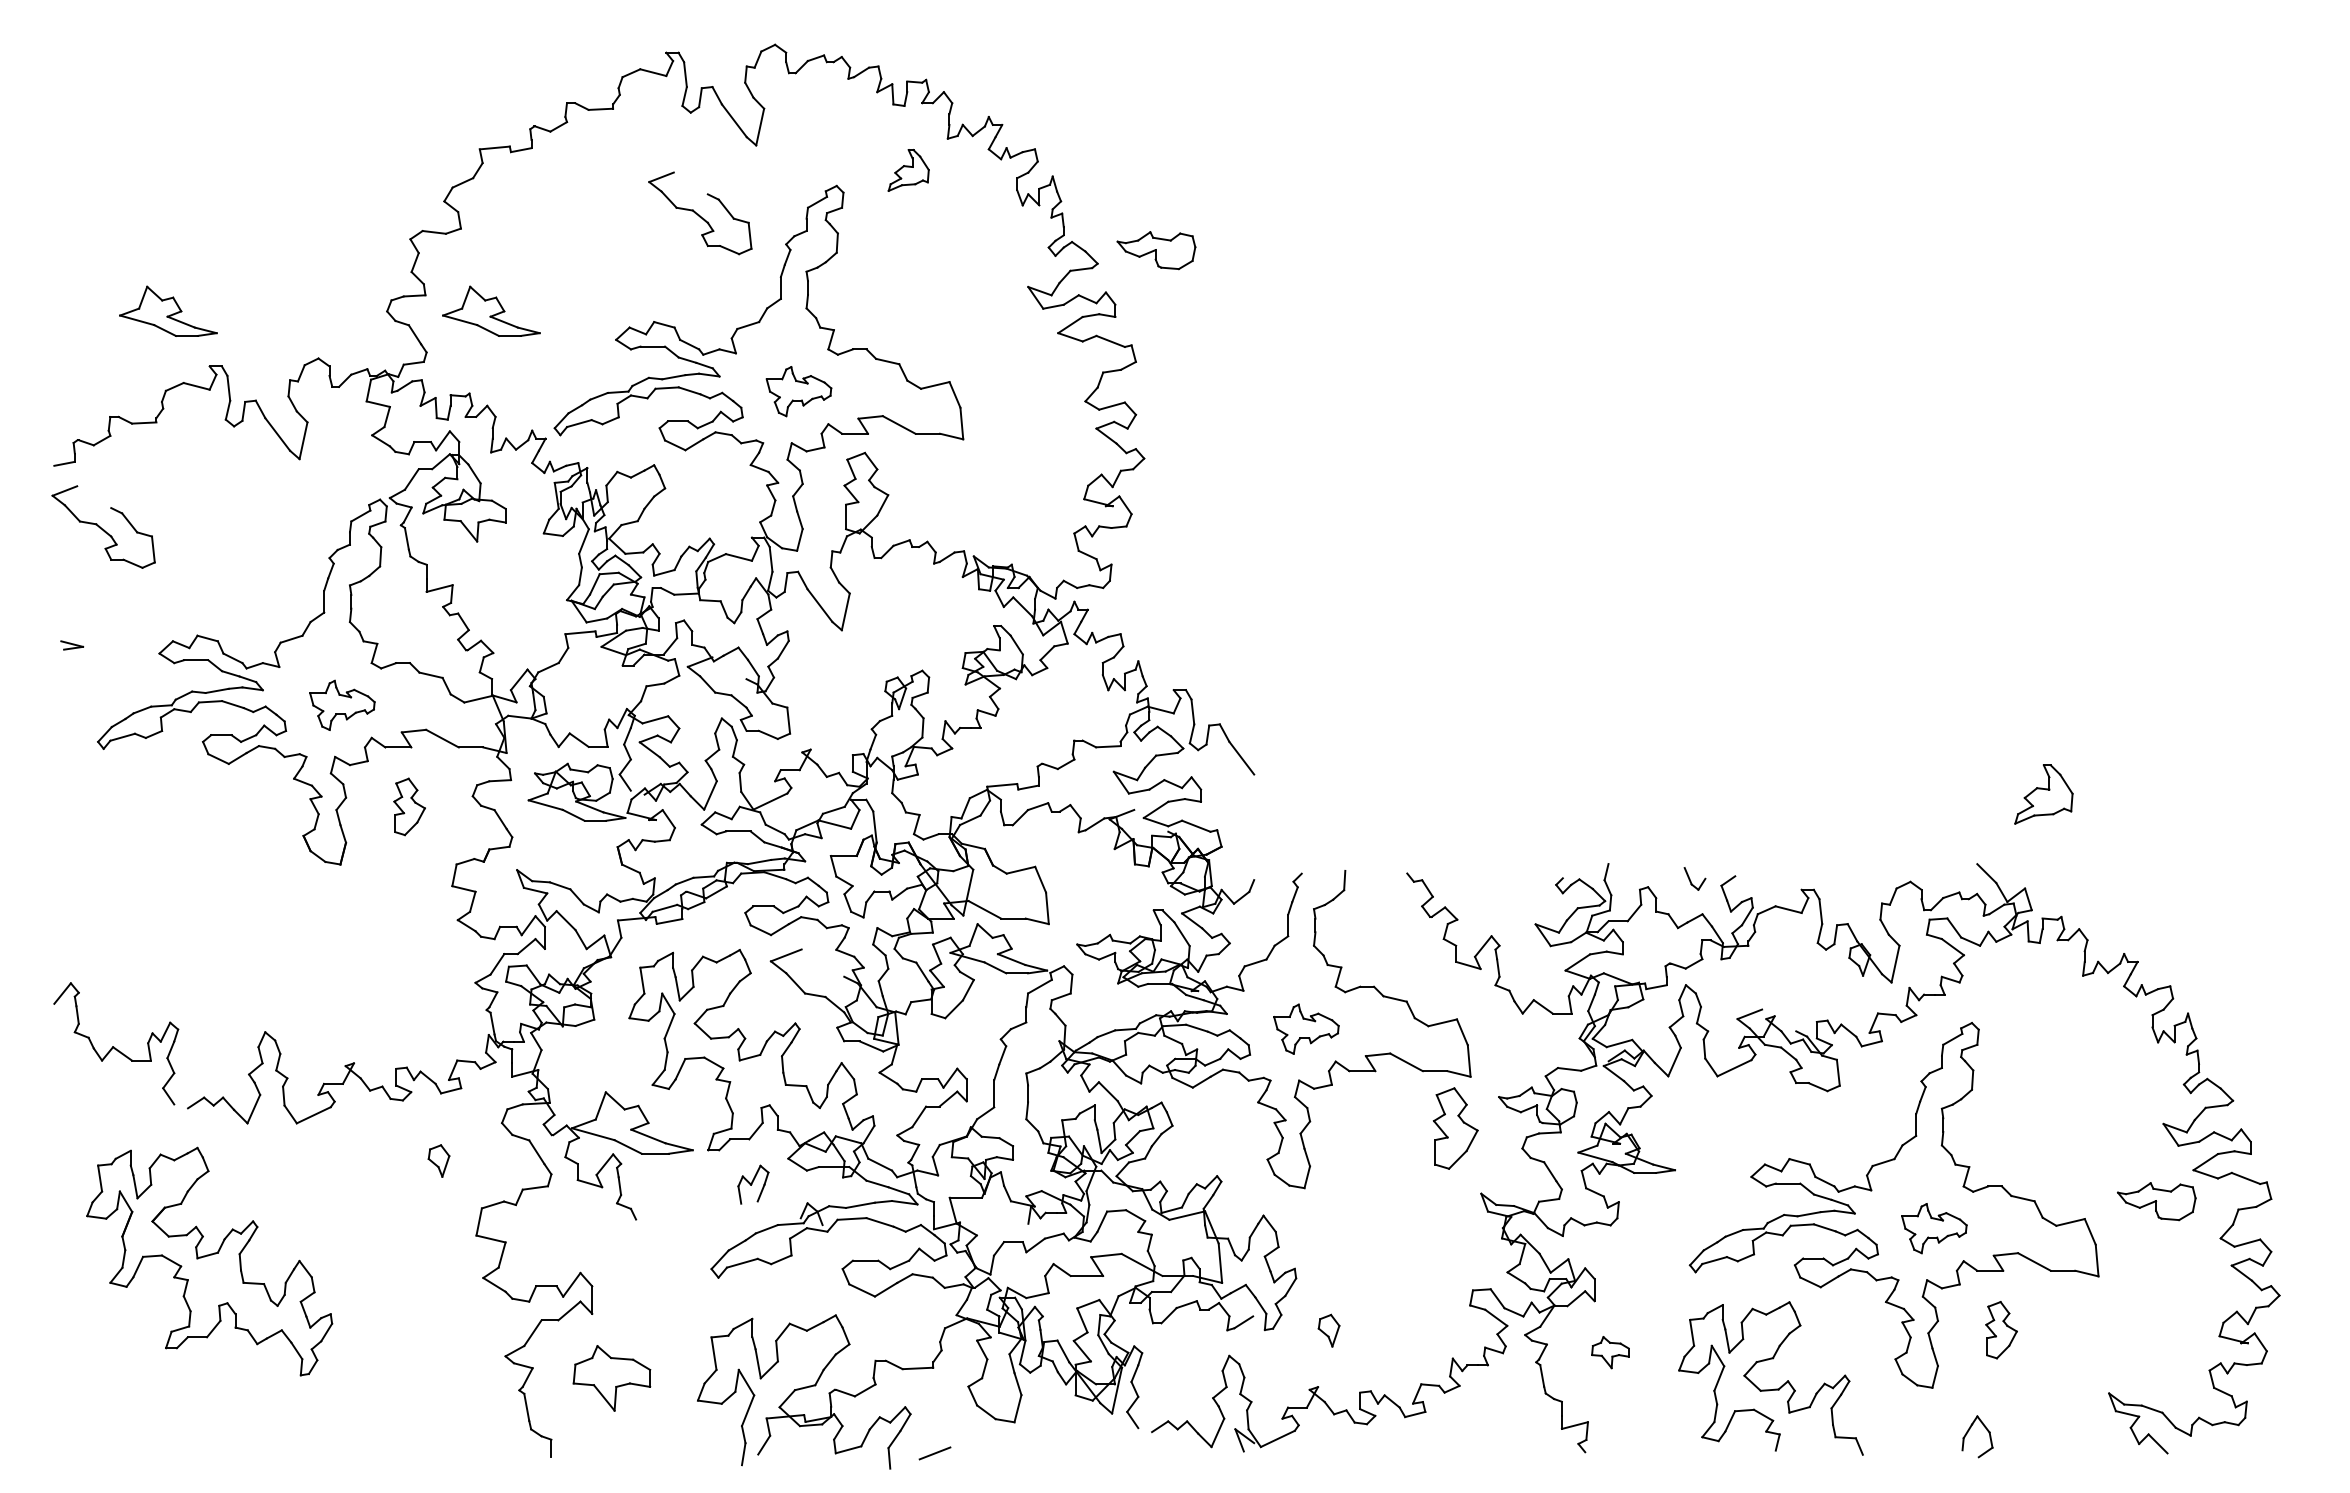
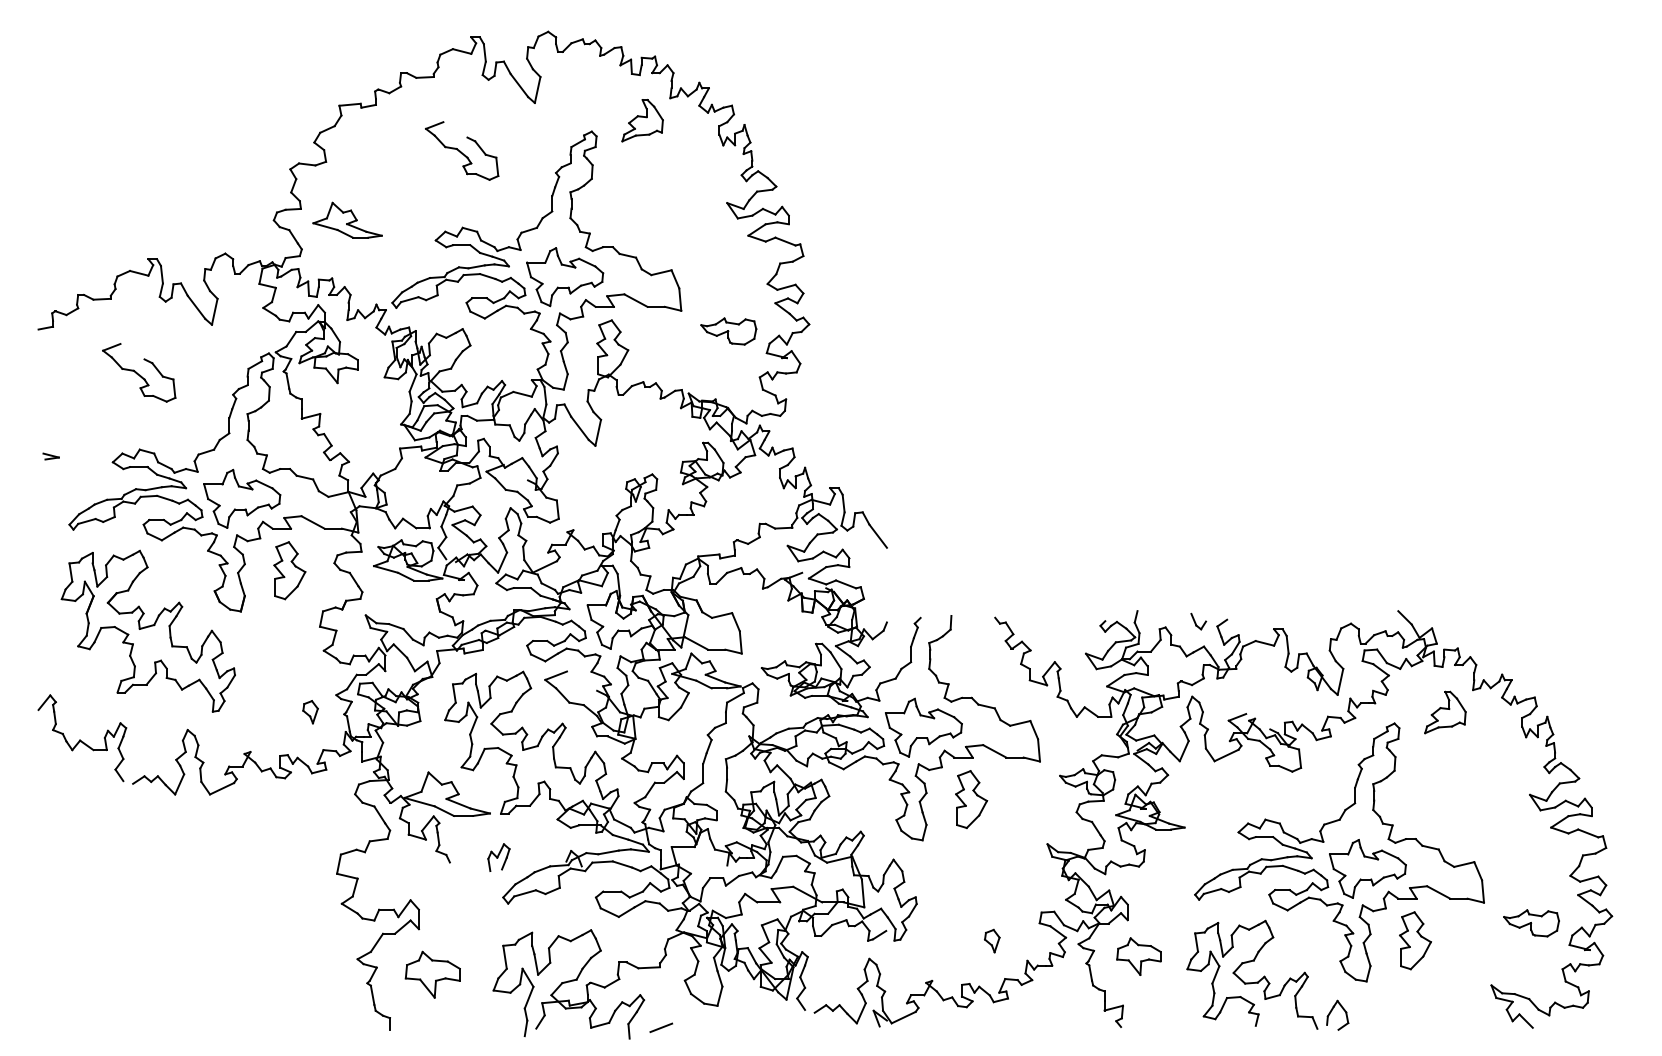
part: (908, 170) -> (642, 120), size x1.43
part: (700, 213) -> (462, 151), moved
part: (1156, 250) -> (728, 331), moved
part: (168, 310) -> (119, 219), removed
part: (798, 391) -> (564, 276), size x1.67
part: (103, 526) -> (139, 372), moved
part: (342, 705) -> (242, 499), size x1.67
part: (2043, 794) -> (1445, 712), moved
part: (409, 806) -> (289, 570), size x1.43
part: (1306, 1029) -> (923, 728), size x1.67
part: (1455, 1128) -> (971, 799), moved
part: (438, 1160) -> (310, 711), moved
part: (753, 1184) -> (499, 857), moved
part: (2156, 1201) -> (1531, 923), moved
part: (1934, 1228) -> (1368, 868), size x1.67
part: (209, 1261) -> (148, 631), moved
part: (2001, 1329) -> (1415, 940), size x1.43
part: (1328, 1330) -> (991, 940), moved
part: (1610, 1352) -> (1138, 956), size x1.67
part: (1968, 1432) -> (1331, 1012), moved

